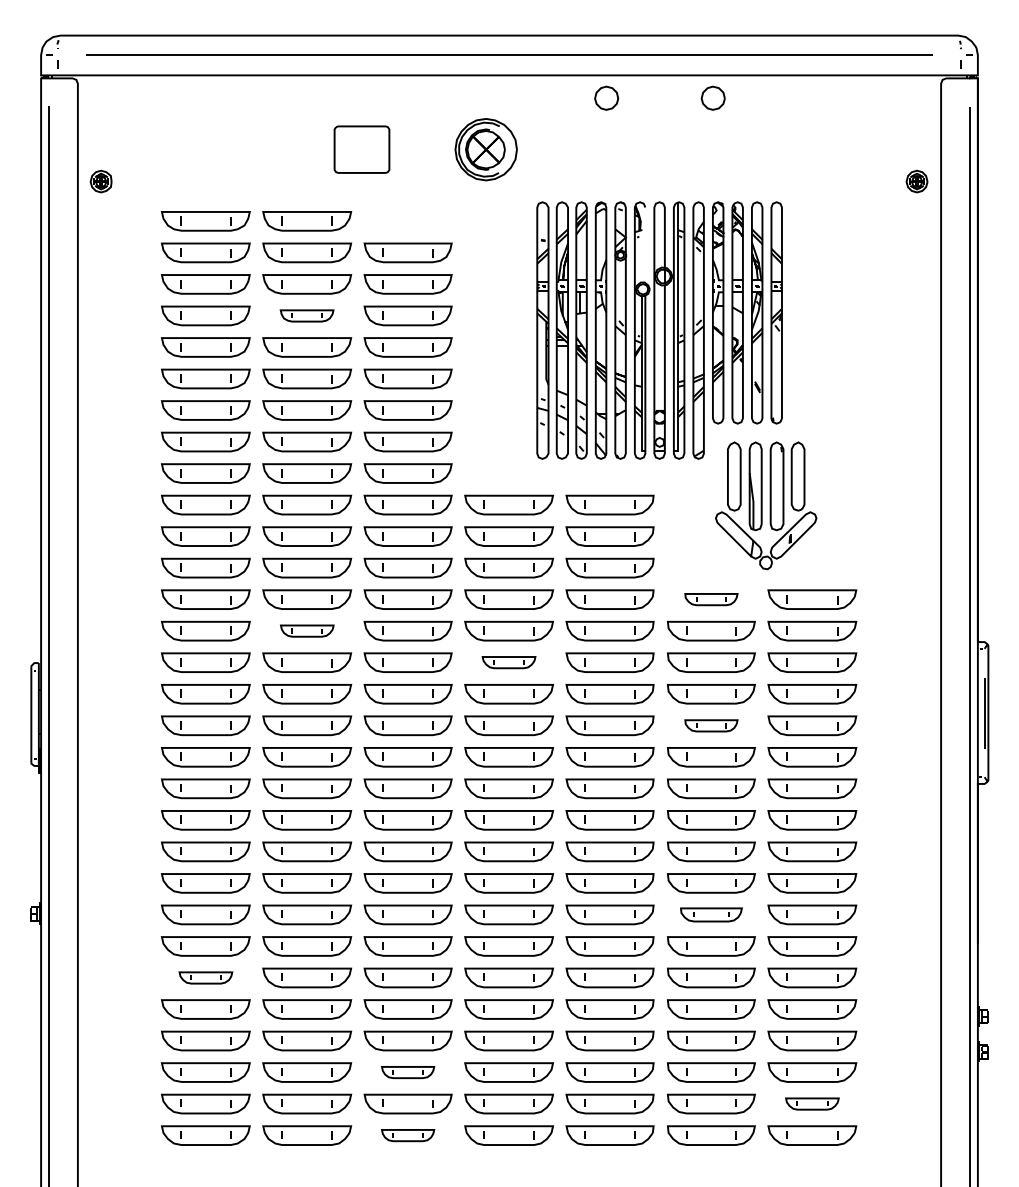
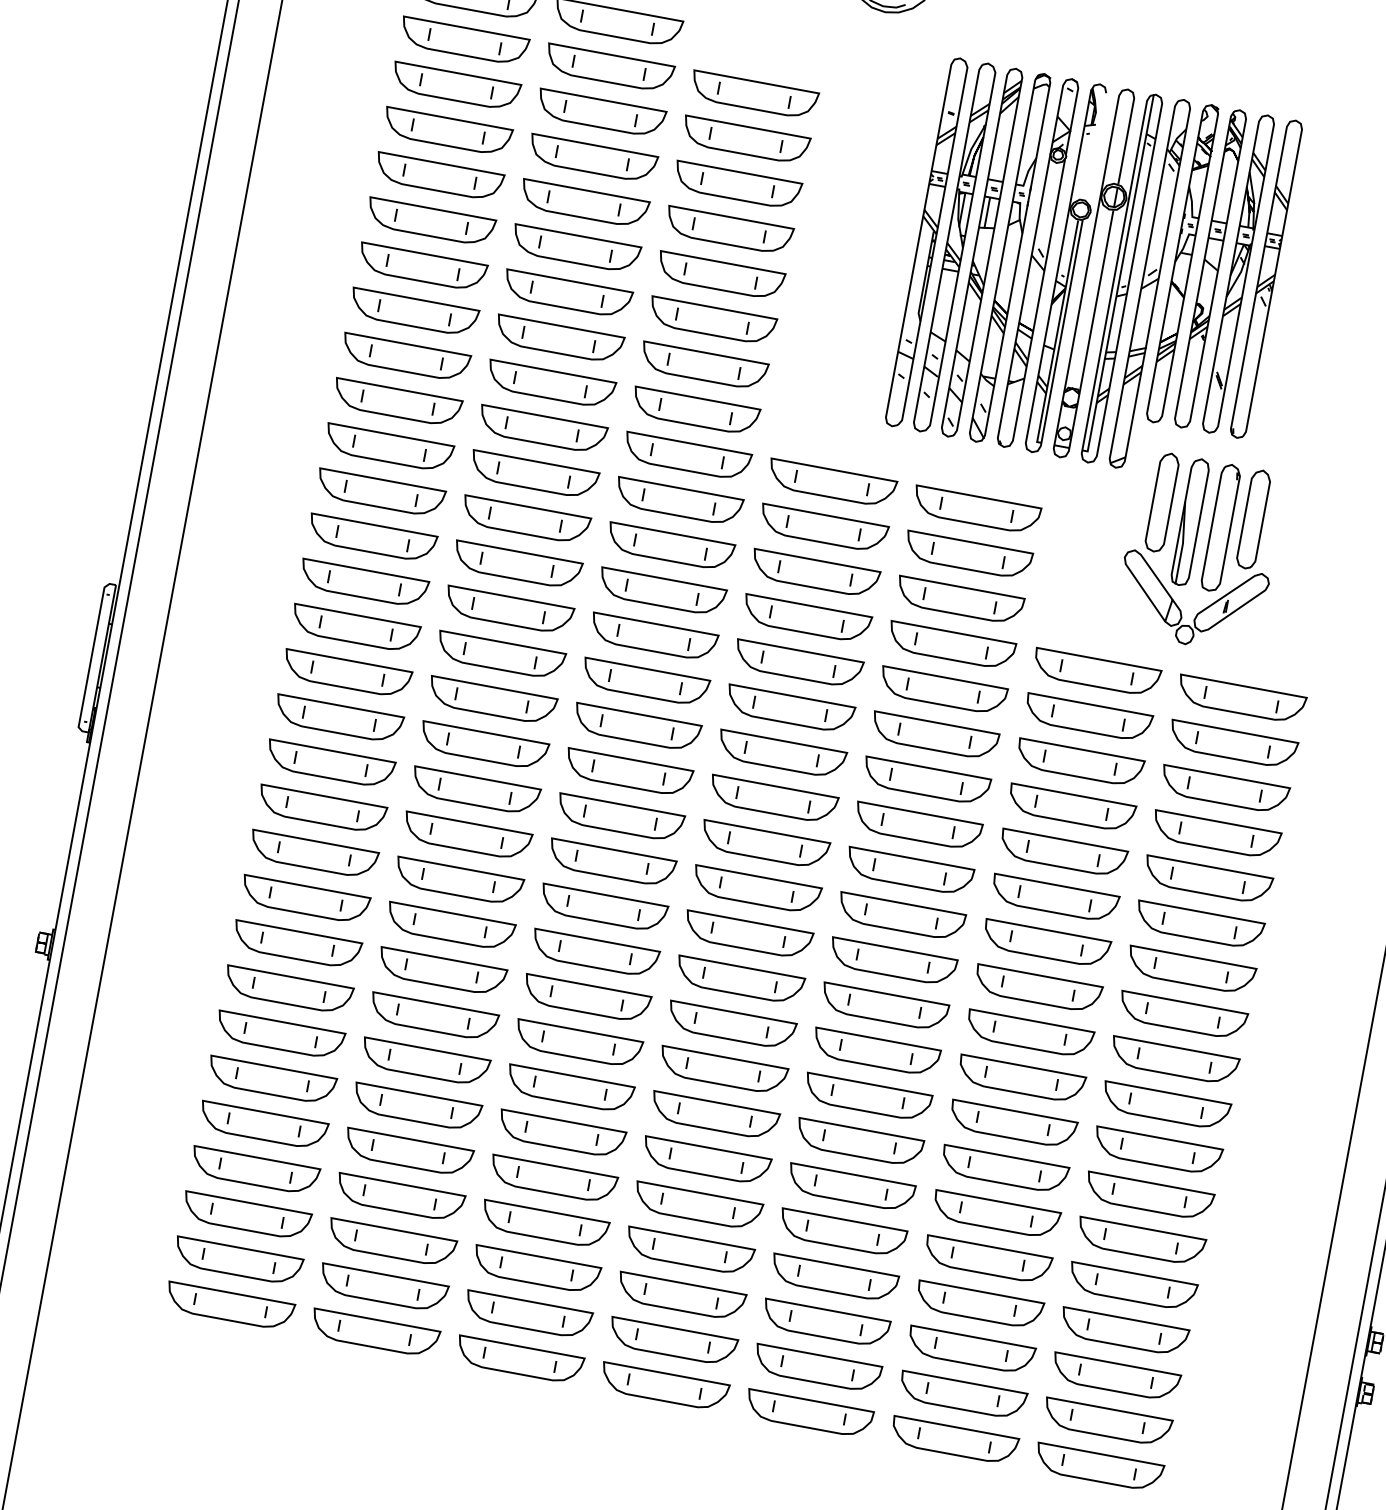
part: (306, 315) -> (591, 158), size x1.67
part: (711, 599) -> (1096, 672), size x1.67
part: (307, 630) -> (509, 609), size x1.67
part: (508, 662) -> (789, 708), size x1.67
part: (711, 725) -> (1063, 853), size x1.67
part: (711, 914) -> (1013, 1124), size x1.43
part: (205, 977) -> (271, 1079), size x1.67
part: (407, 1072) -> (535, 1269), size x1.67
part: (812, 1103) -> (1107, 1421), size x1.67
part: (407, 1135) -> (518, 1360), size x1.67

